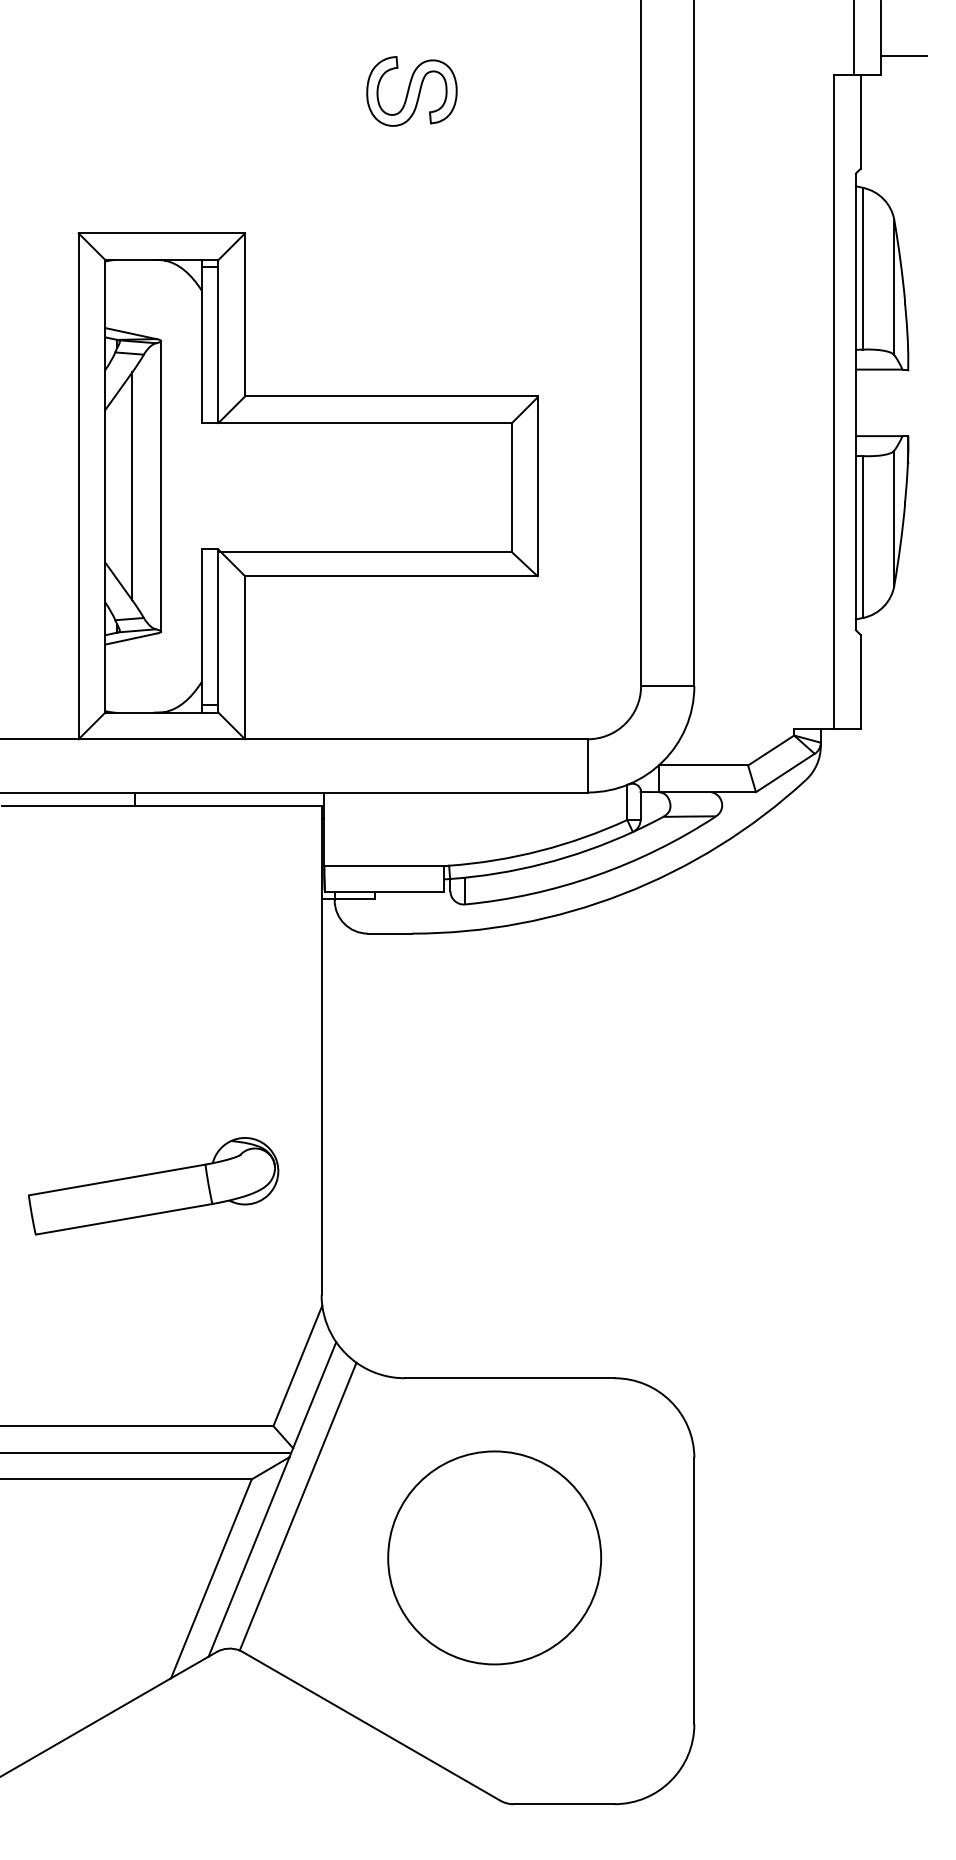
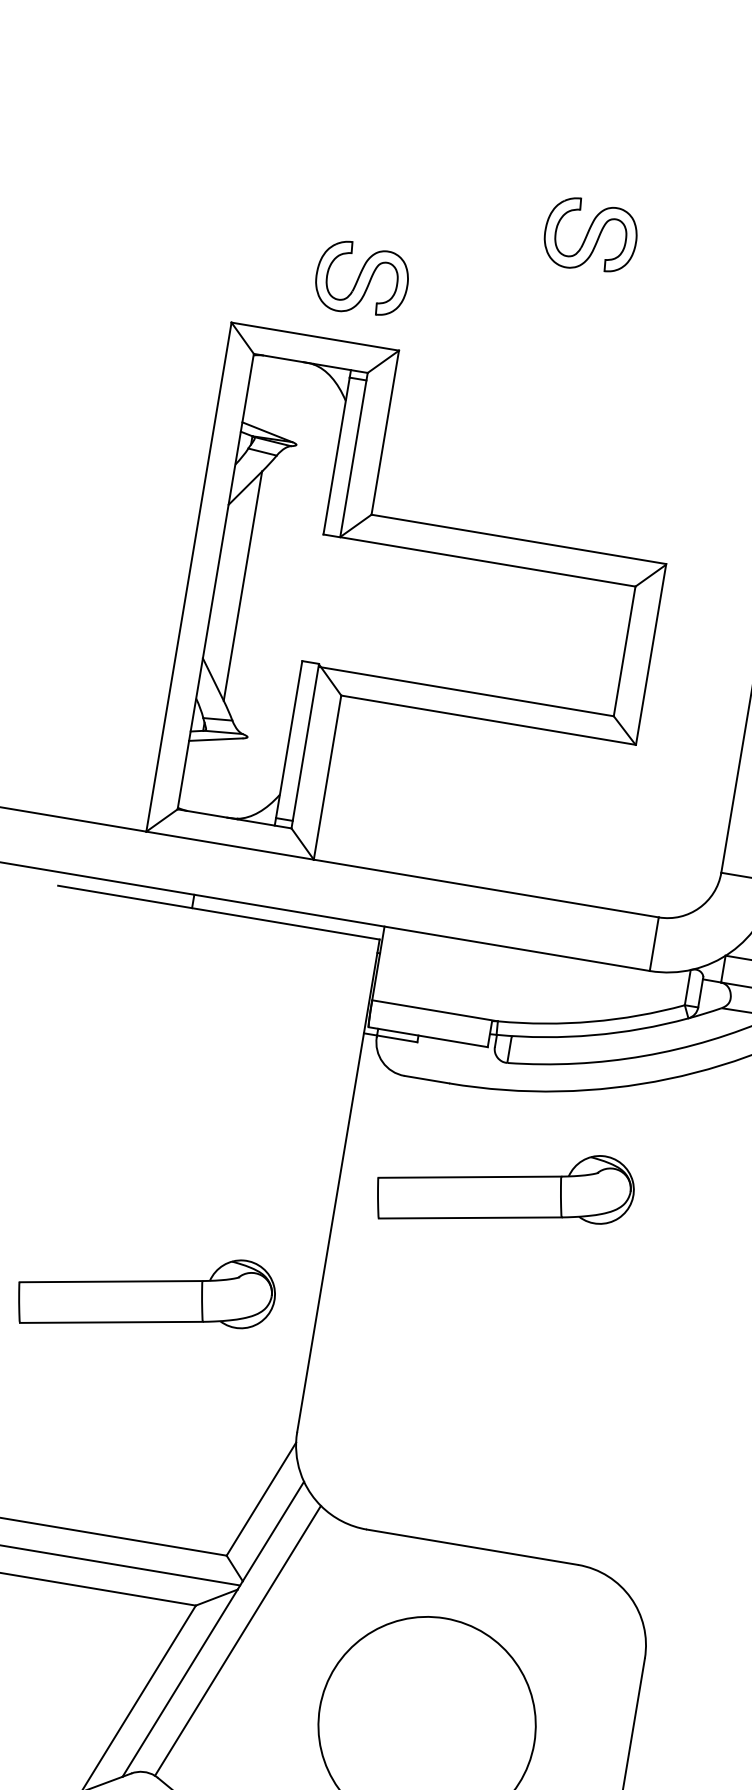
part: (197, 170) -> (361, 279), added
line: (161, 486) -> (272, 591), removed
part: (483, 1027) -> (505, 1189), added

